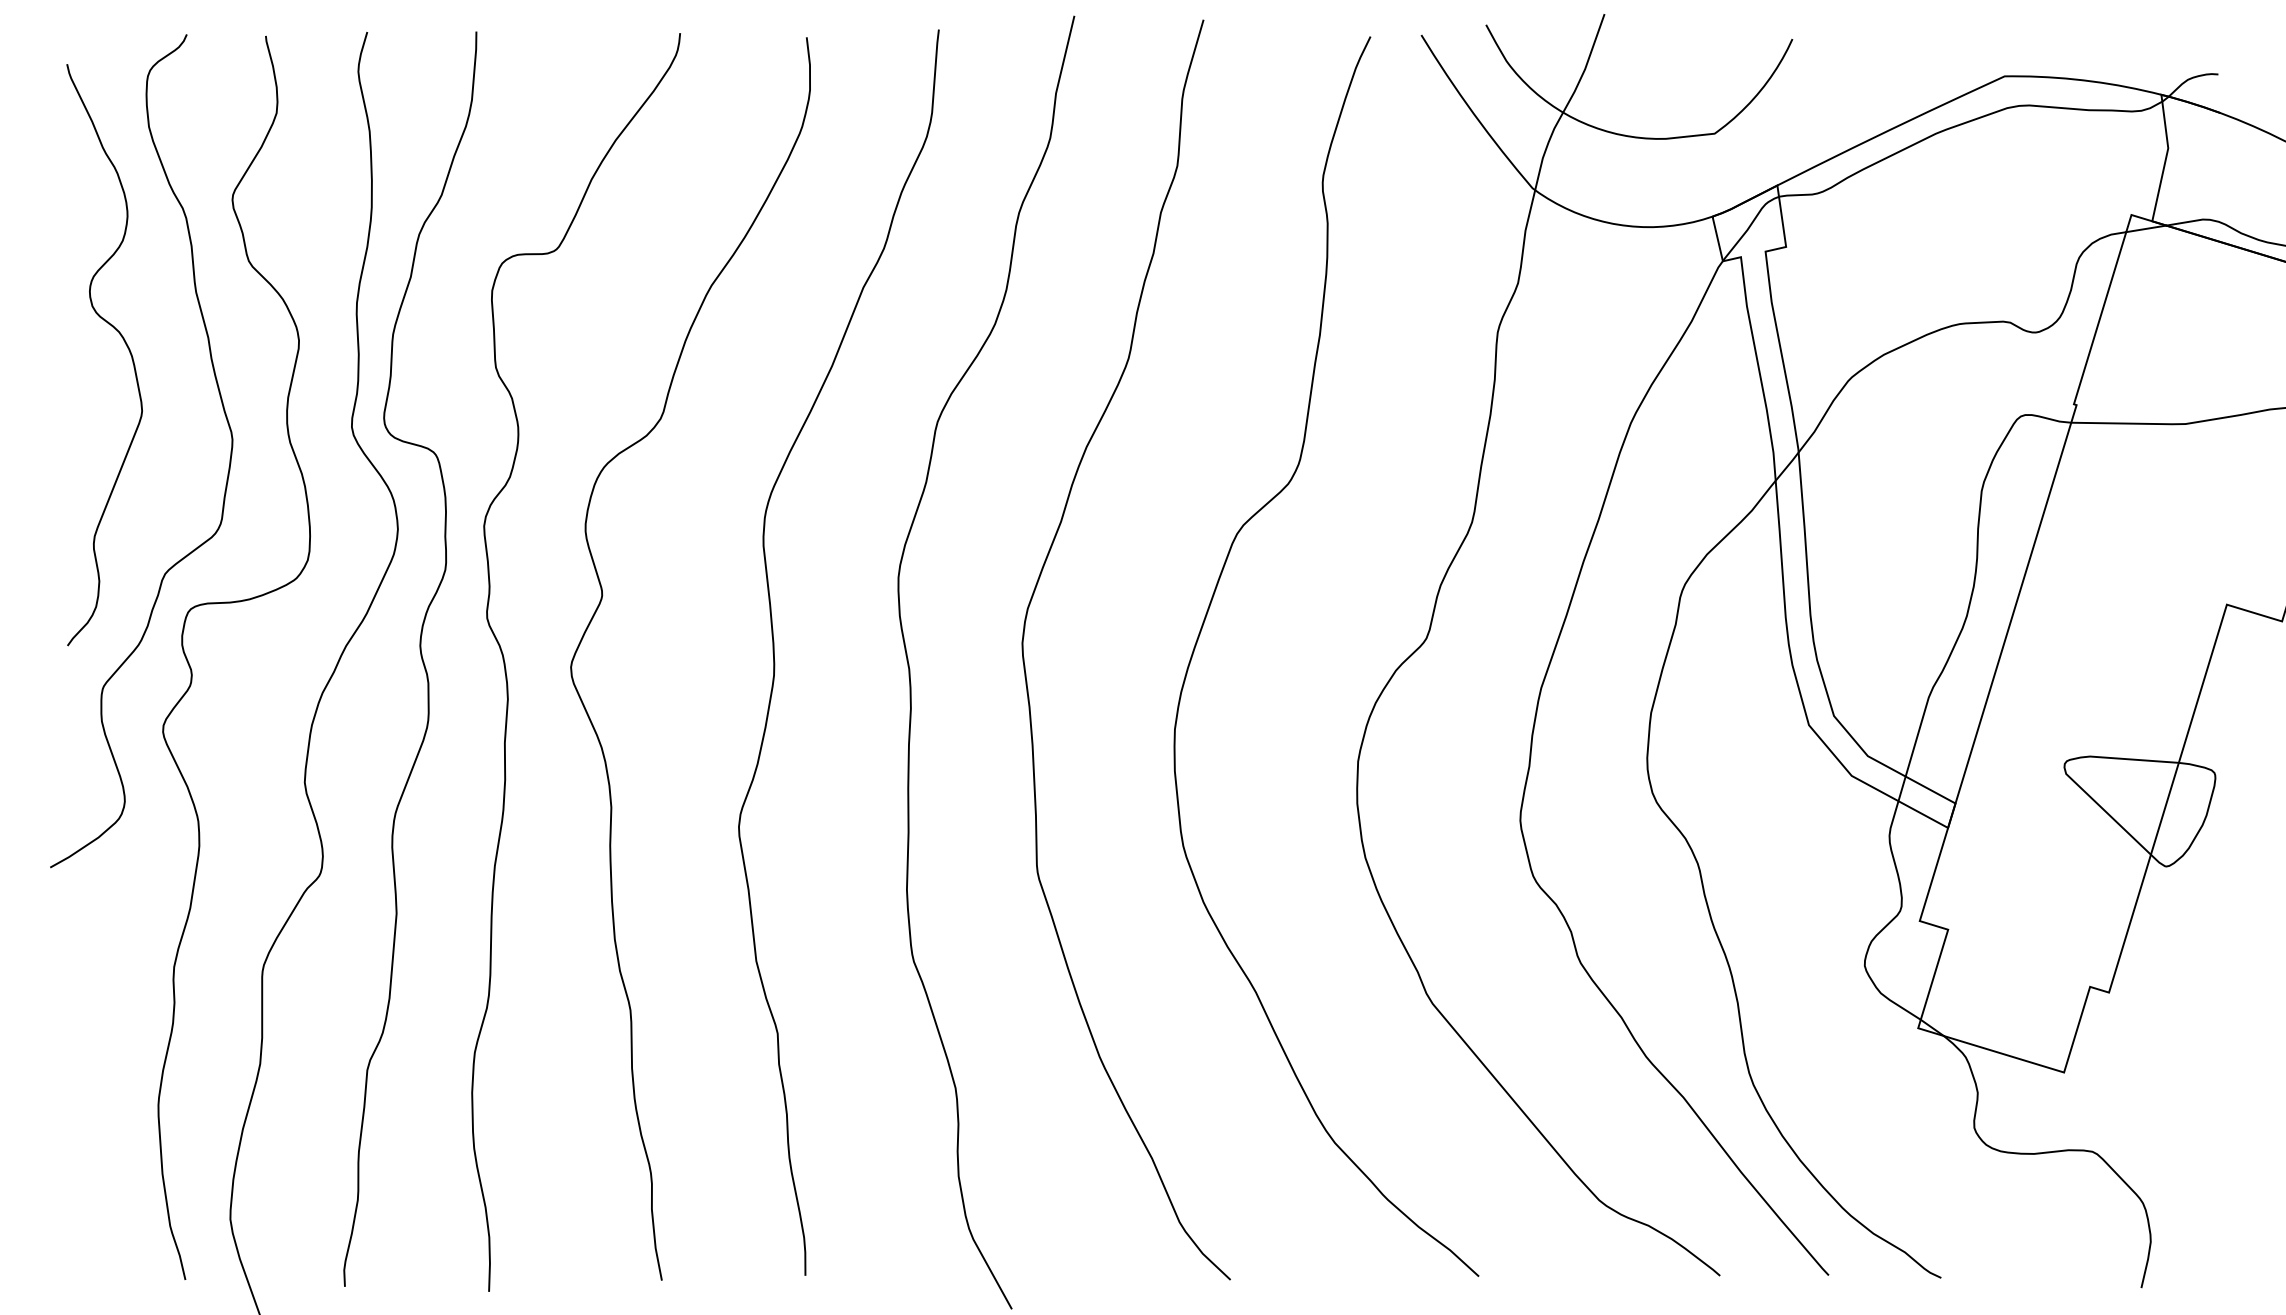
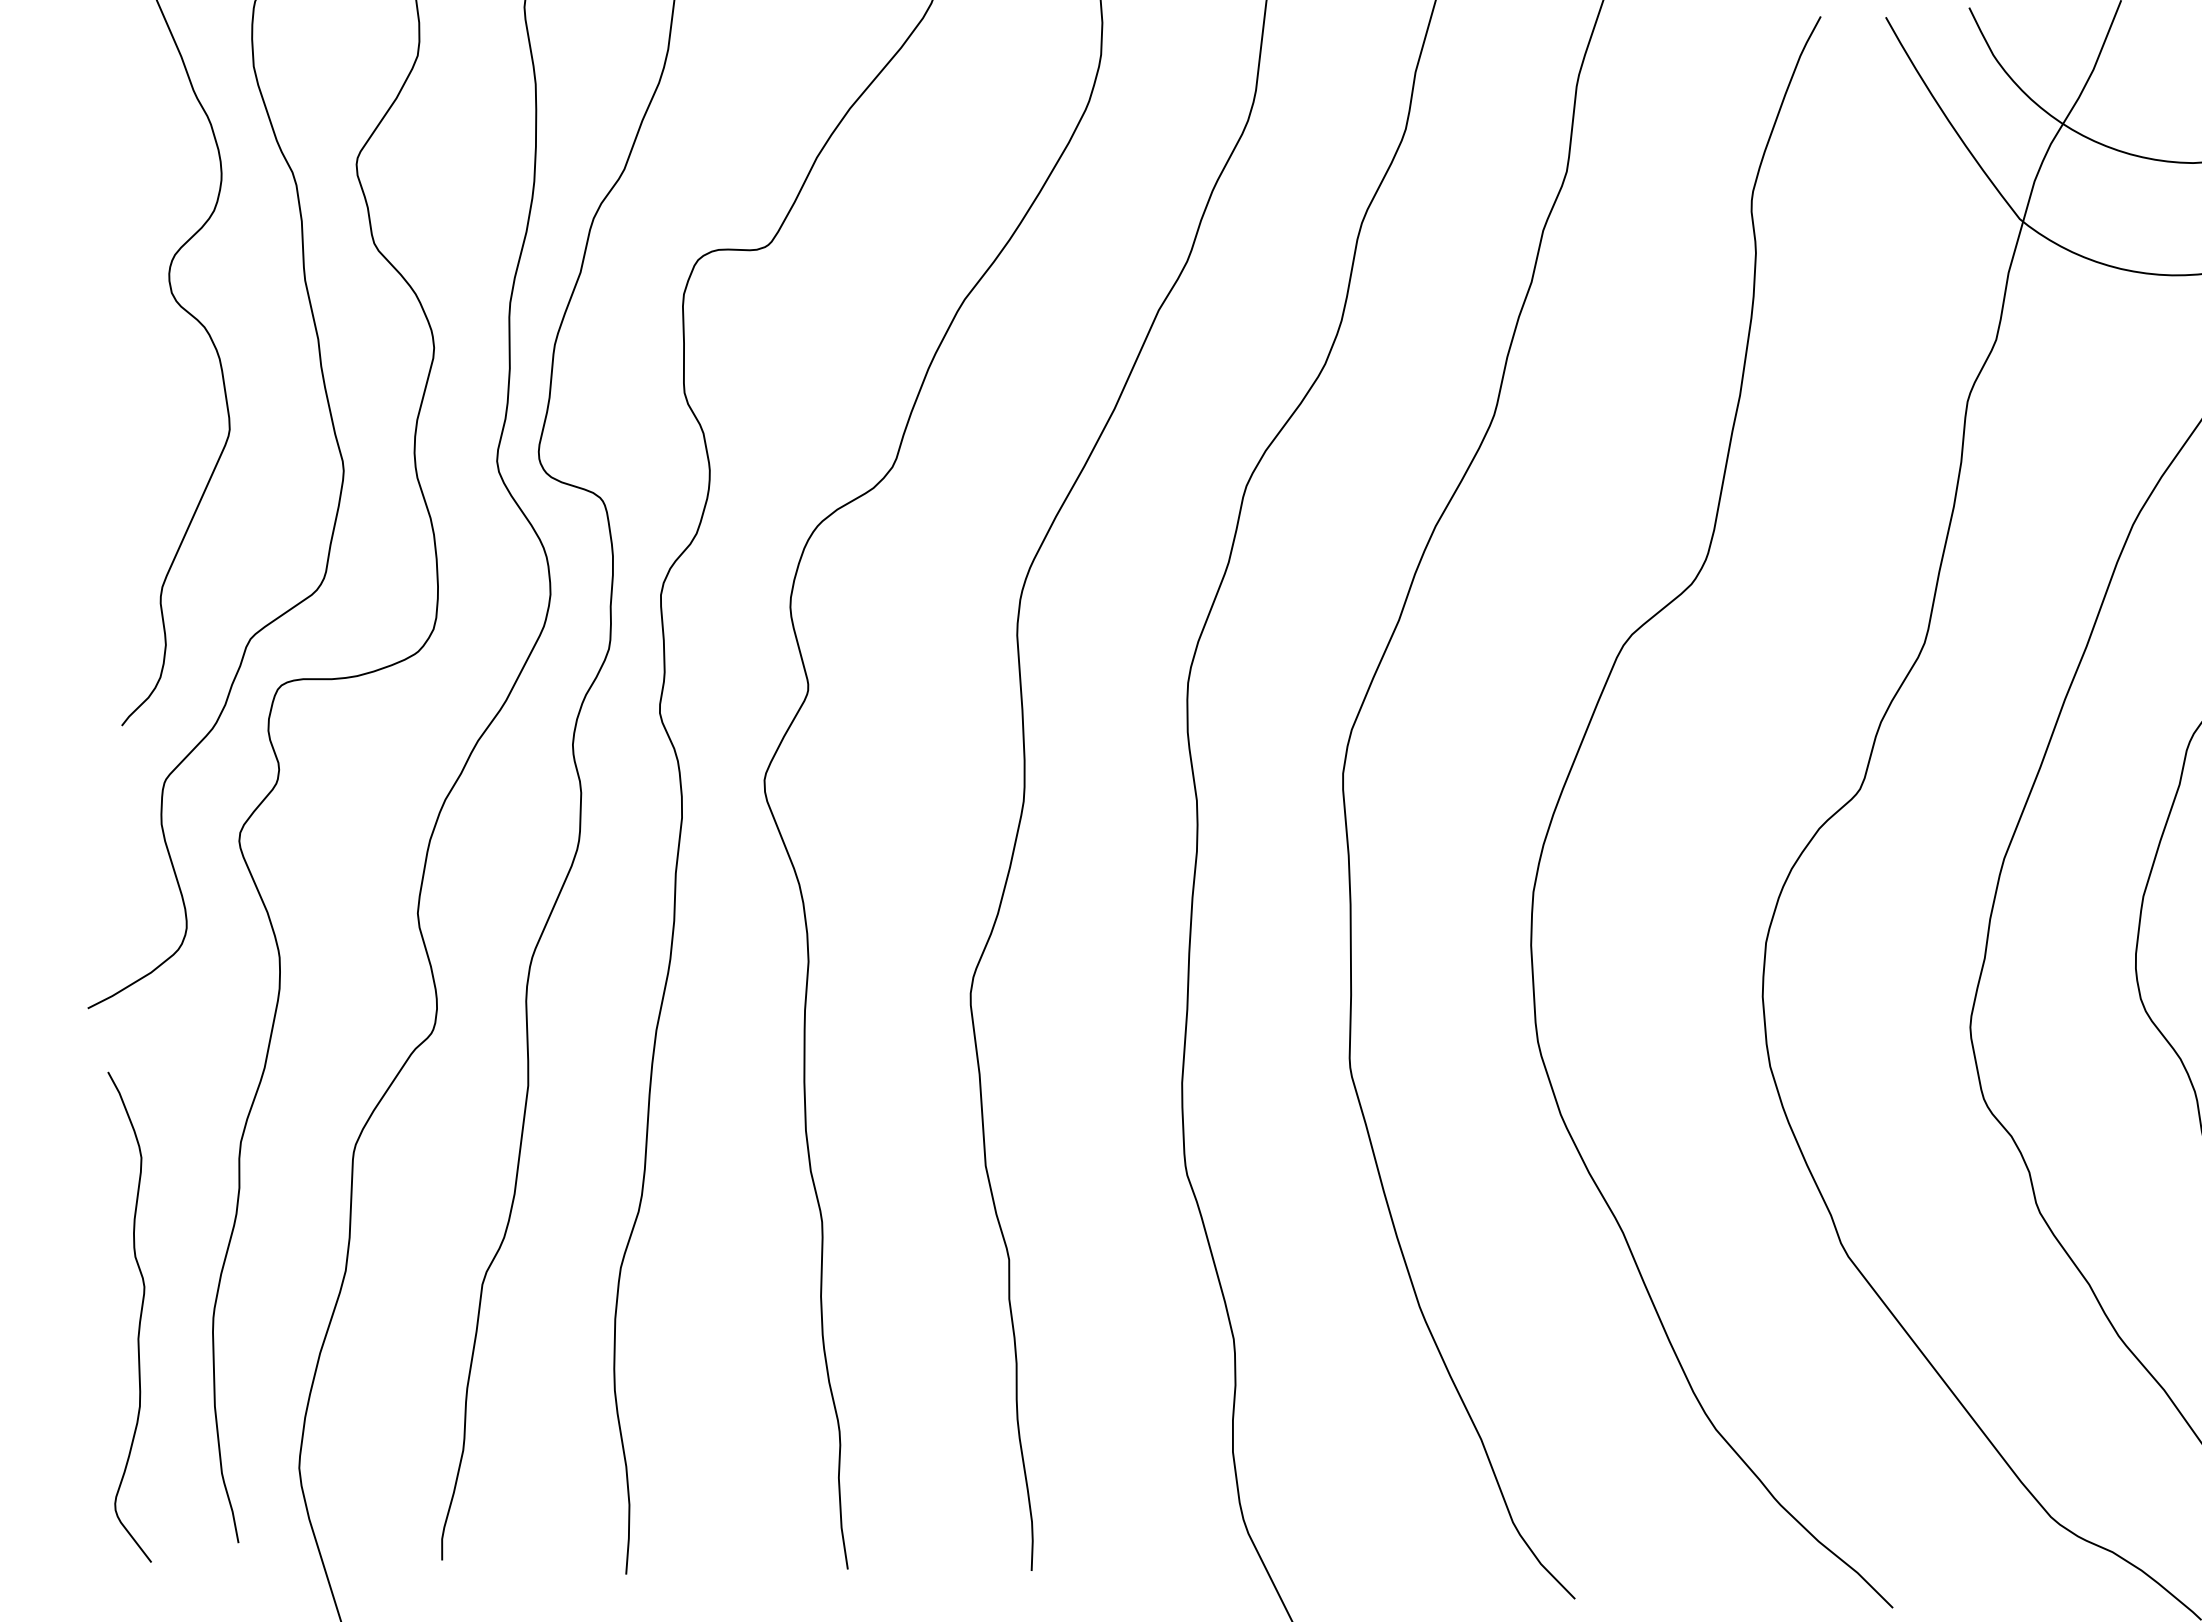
curve: (100, 1107) -> (139, 1317), added

